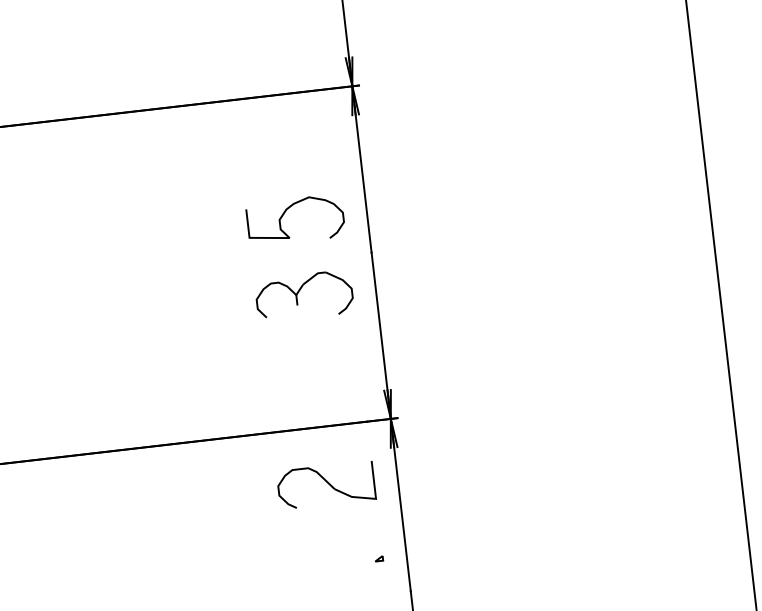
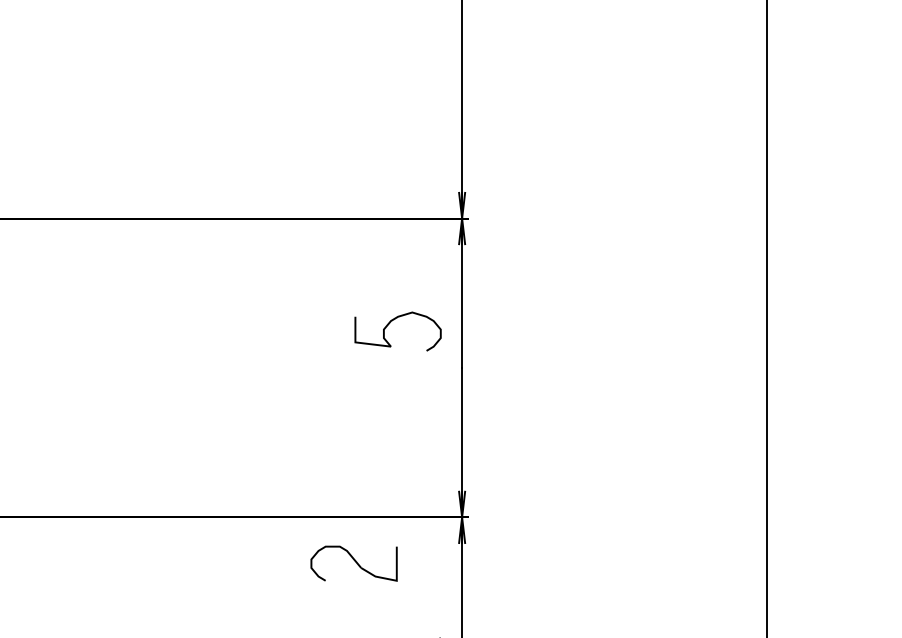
part: (303, 296) -> (397, 399), removed
part: (325, 485) -> (353, 563), moved

